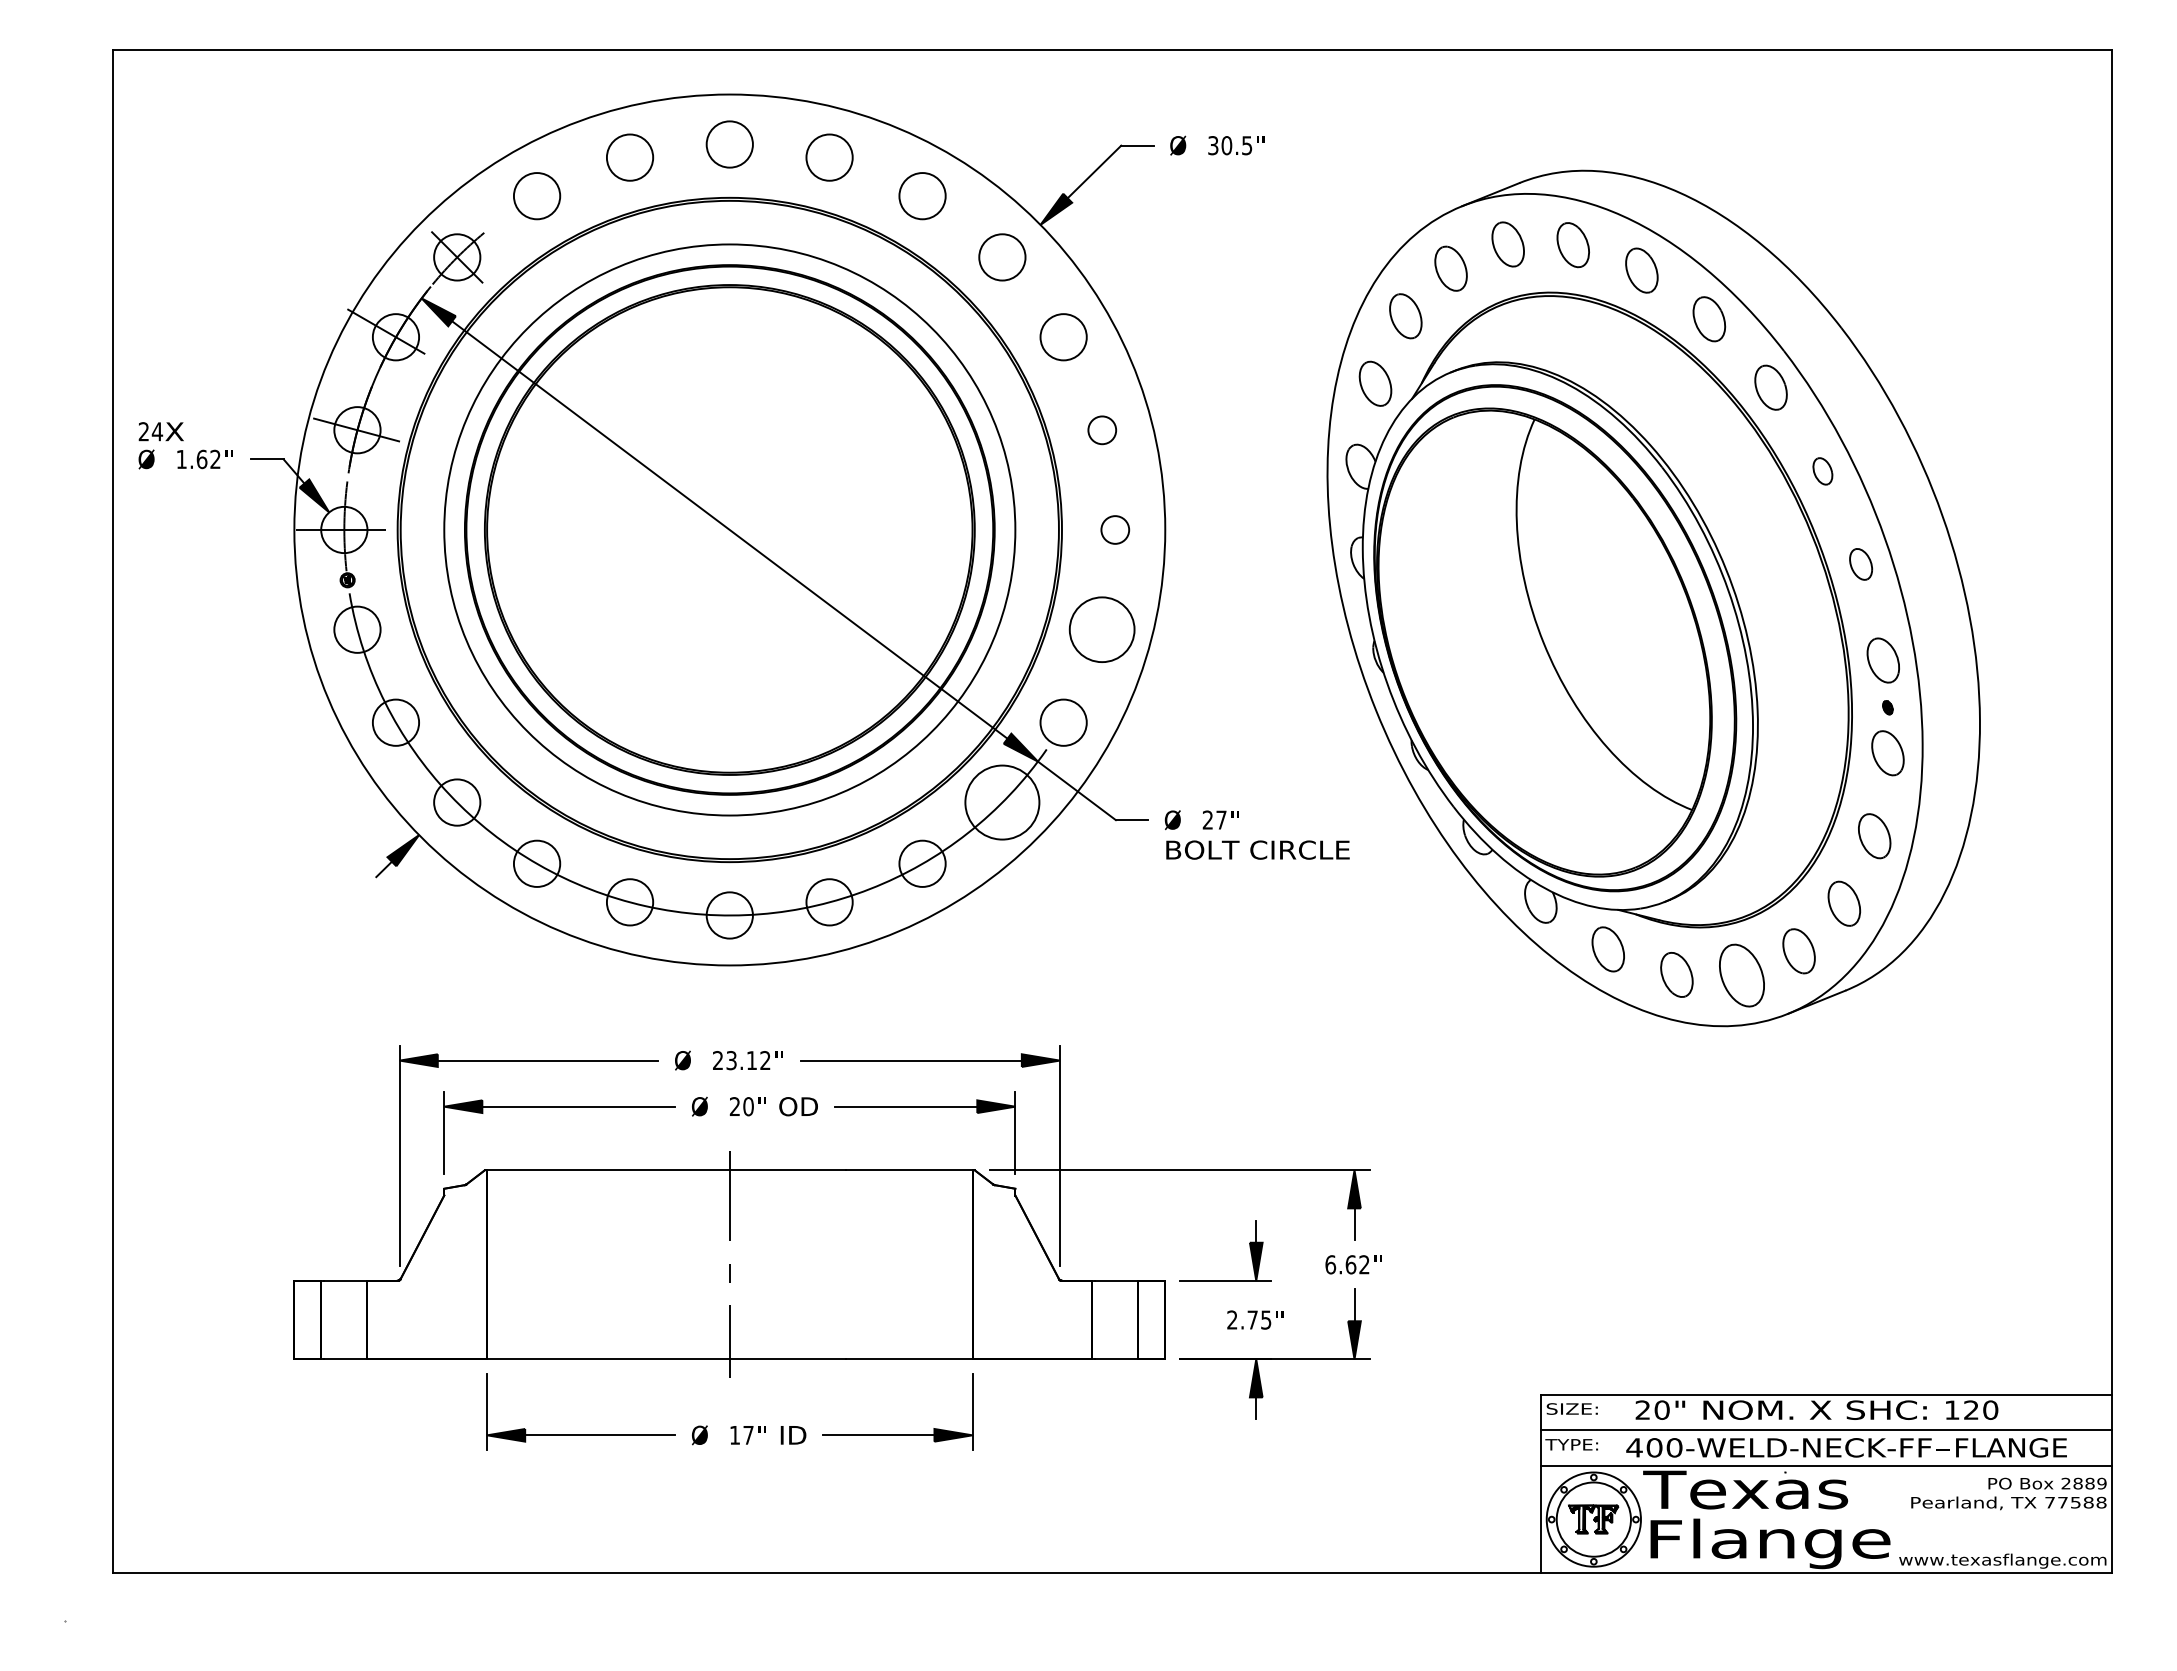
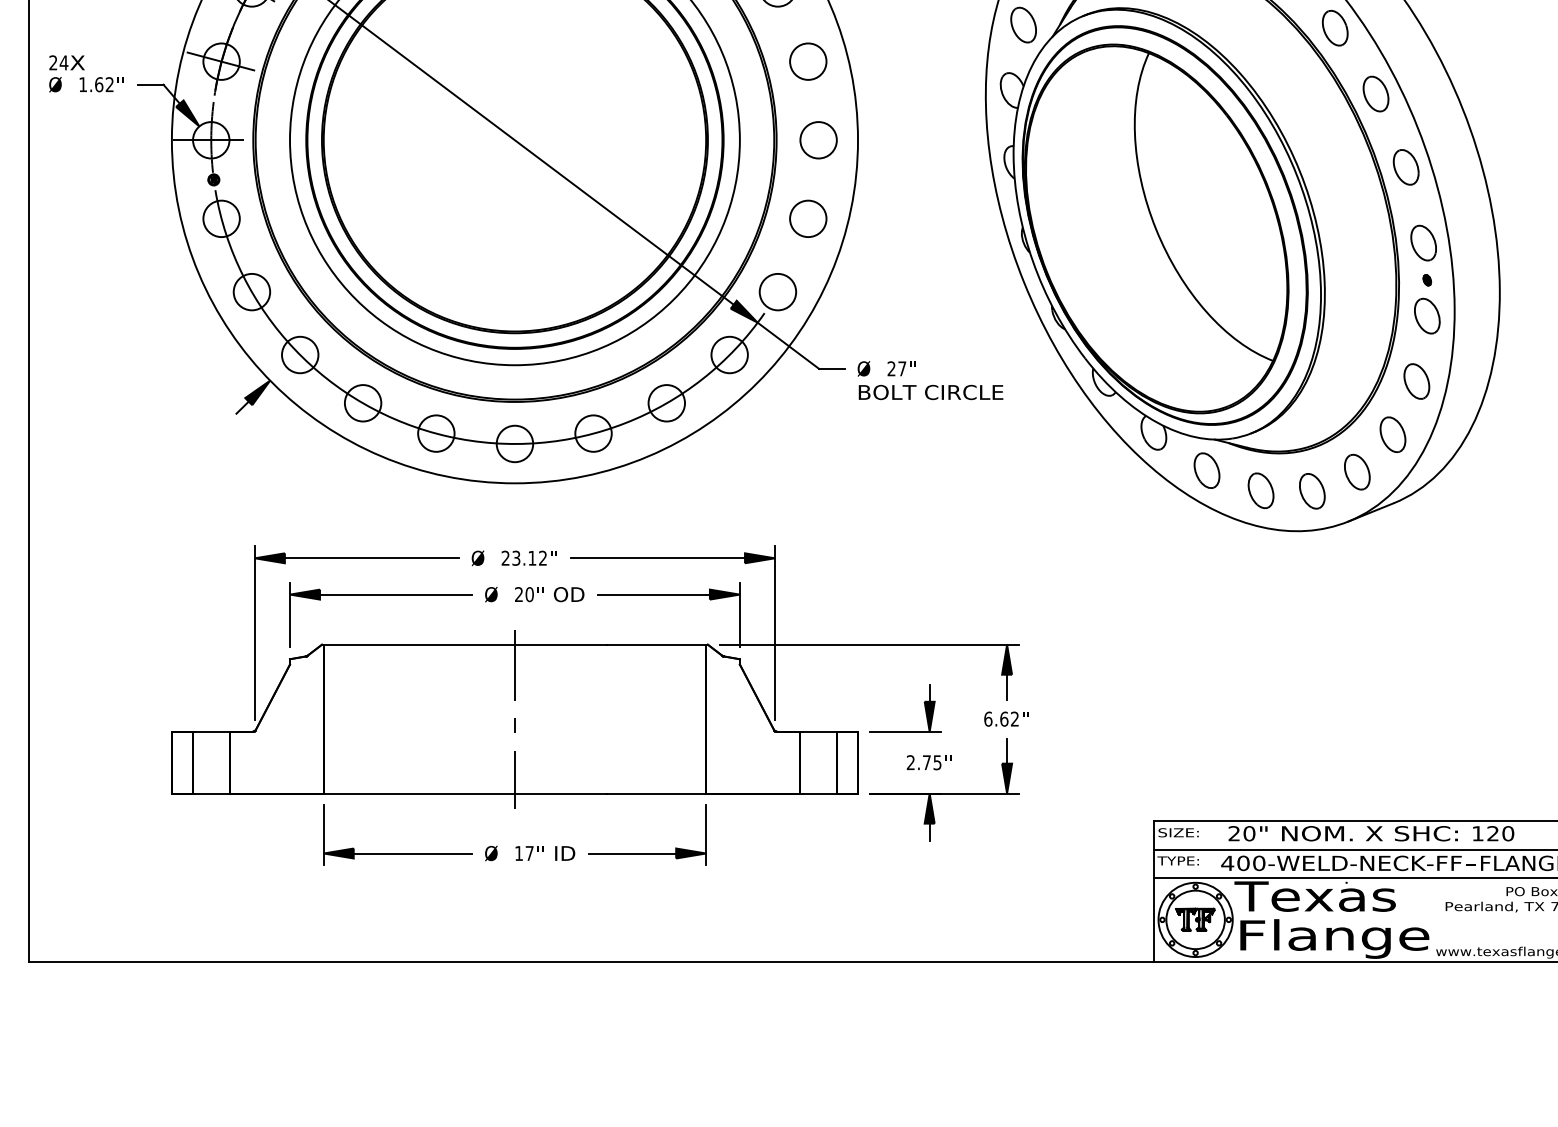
circle: (1102, 430) -> (808, 61), size x1.67
part: (1822, 471) -> (1375, 94), size x1.67
circle: (1115, 529) -> (818, 139), size x1.67
part: (1860, 564) -> (1405, 167), size x1.43
circle: (1102, 629) -> (808, 218), size x0.71
circle: (1002, 802) -> (729, 354), size x0.62
part: (1741, 975) -> (1311, 491), size x0.71

